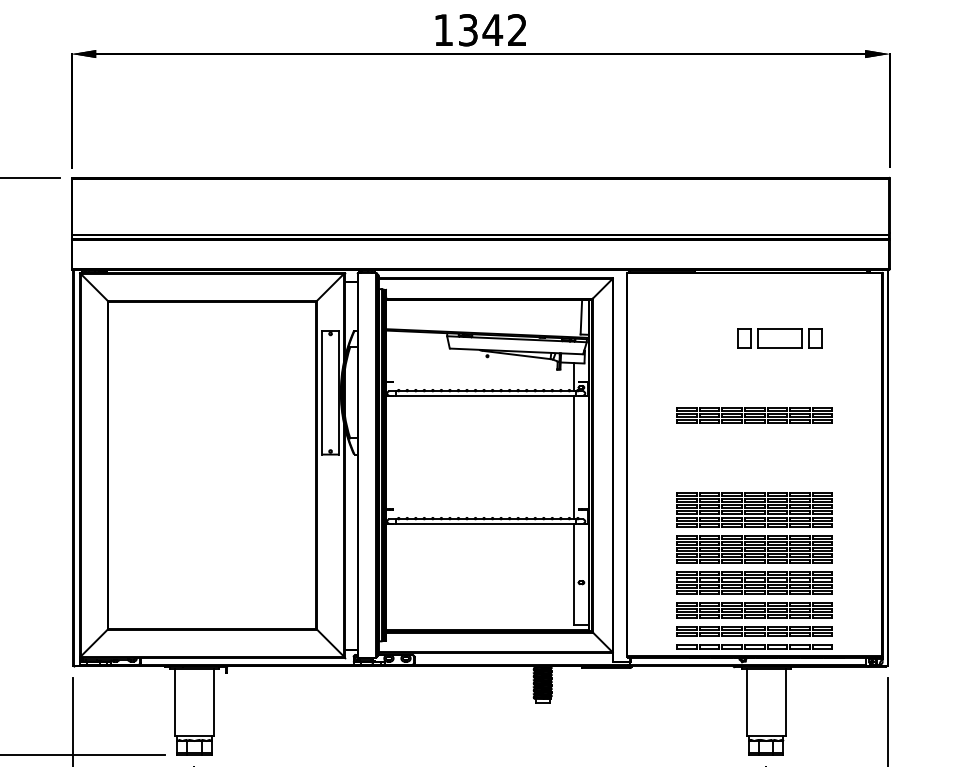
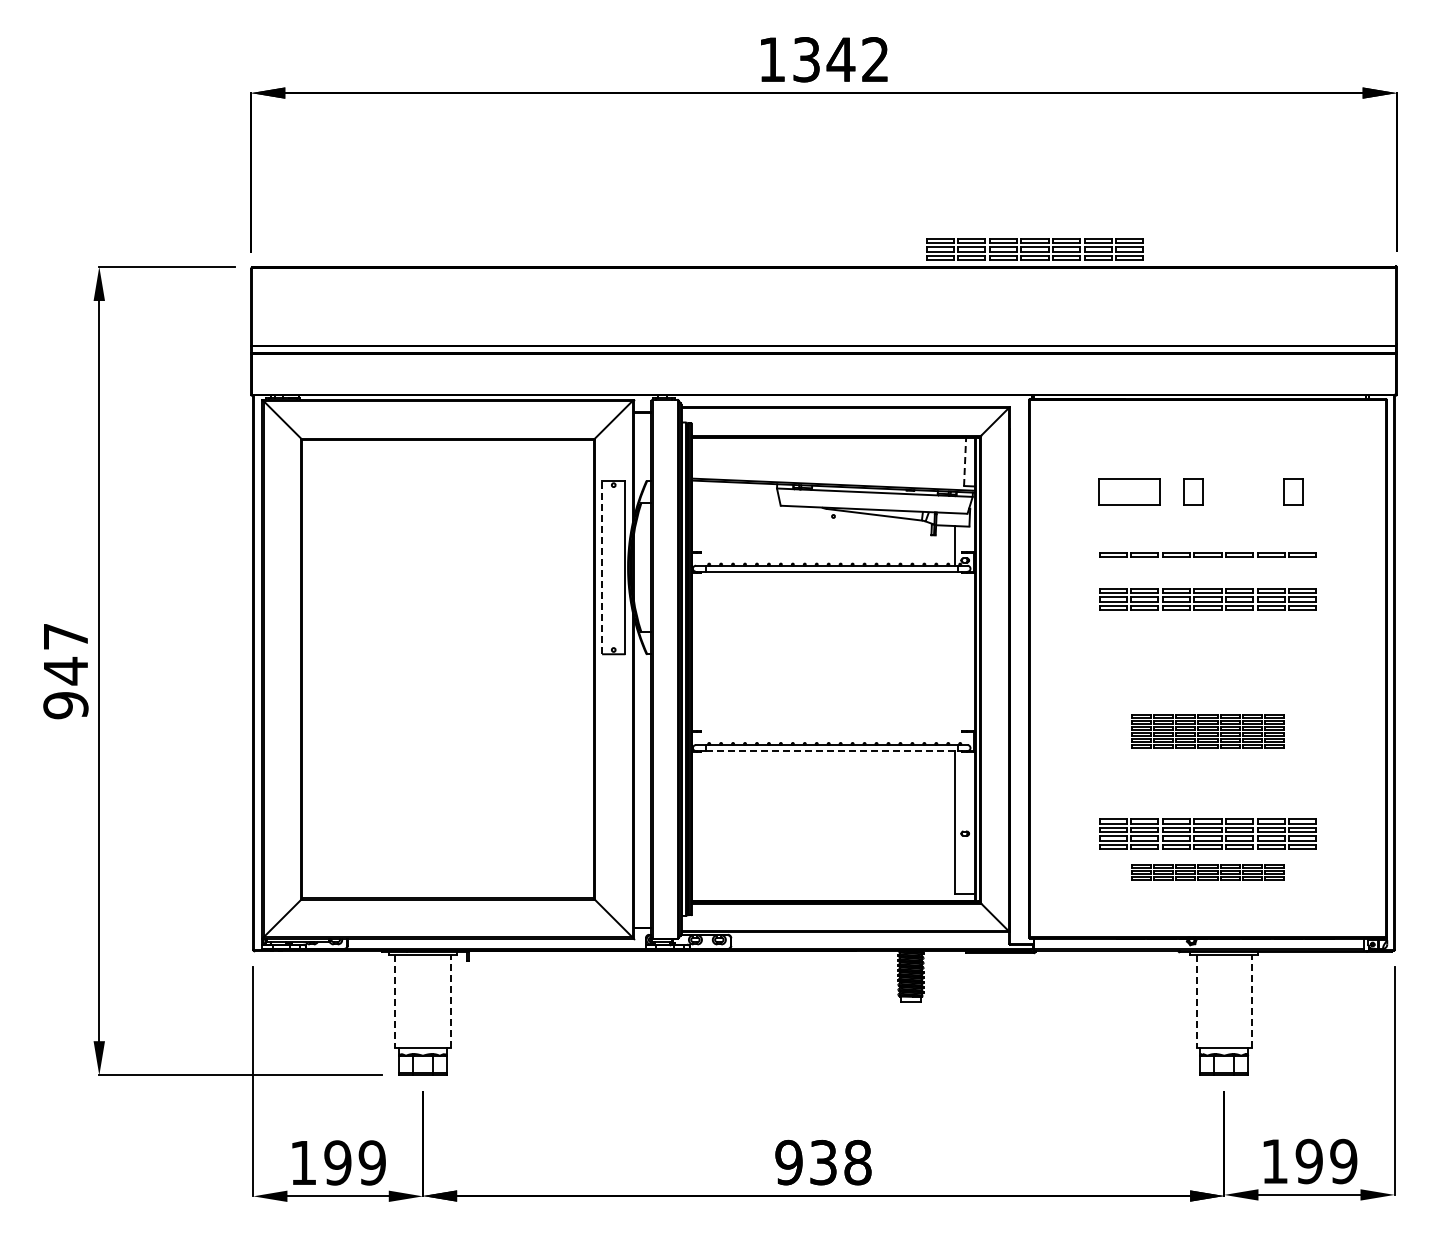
part: (630, 165) -> (1034, 249), added
line: (581, 316) -> (965, 461), solid -> dashed
part: (780, 338) -> (1129, 491), moved
line: (322, 392) -> (602, 567), solid -> dashed
line: (573, 457) -> (954, 658), removed
part: (754, 509) -> (1207, 731), size x0.7
line: (486, 523) -> (831, 751), solid -> dashed
part: (754, 549) -> (1207, 787), removed
part: (754, 610) -> (1207, 872), size x0.7
part: (754, 631) -> (1207, 902), removed
part: (754, 646) -> (1207, 554), moved
line: (174, 702) -> (395, 1001), solid -> dashed
line: (214, 702) -> (450, 1001), solid -> dashed
line: (746, 702) -> (1196, 1001), solid -> dashed
line: (786, 702) -> (1252, 1001), solid -> dashed

